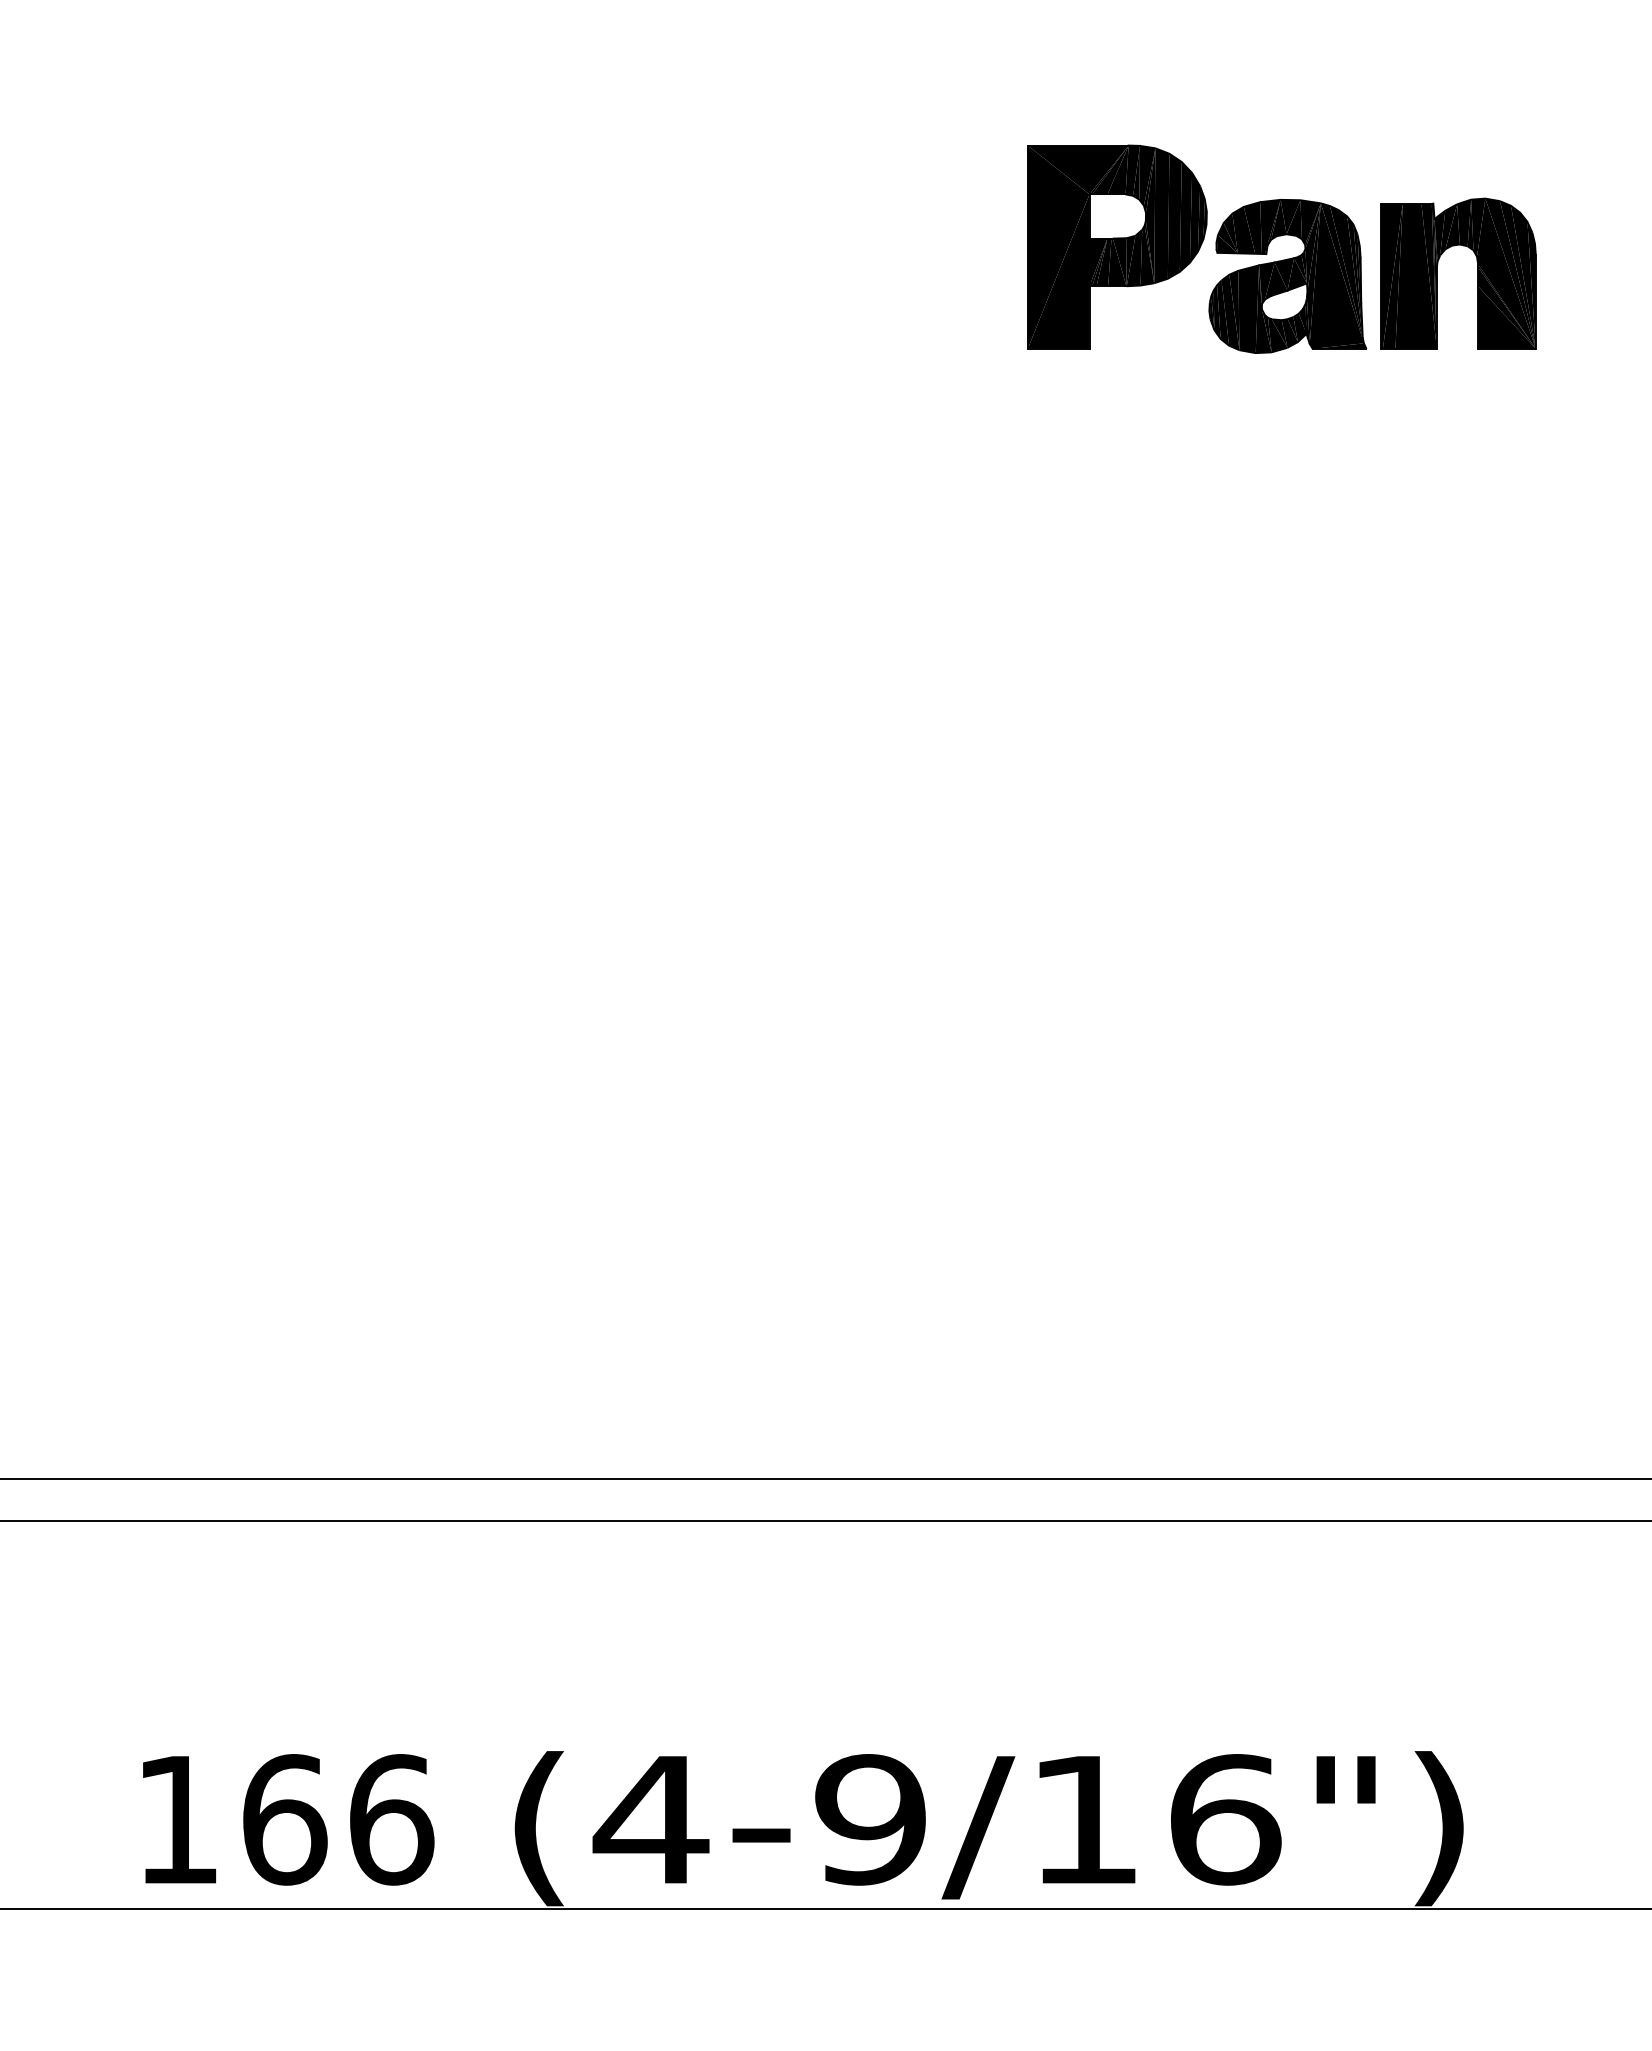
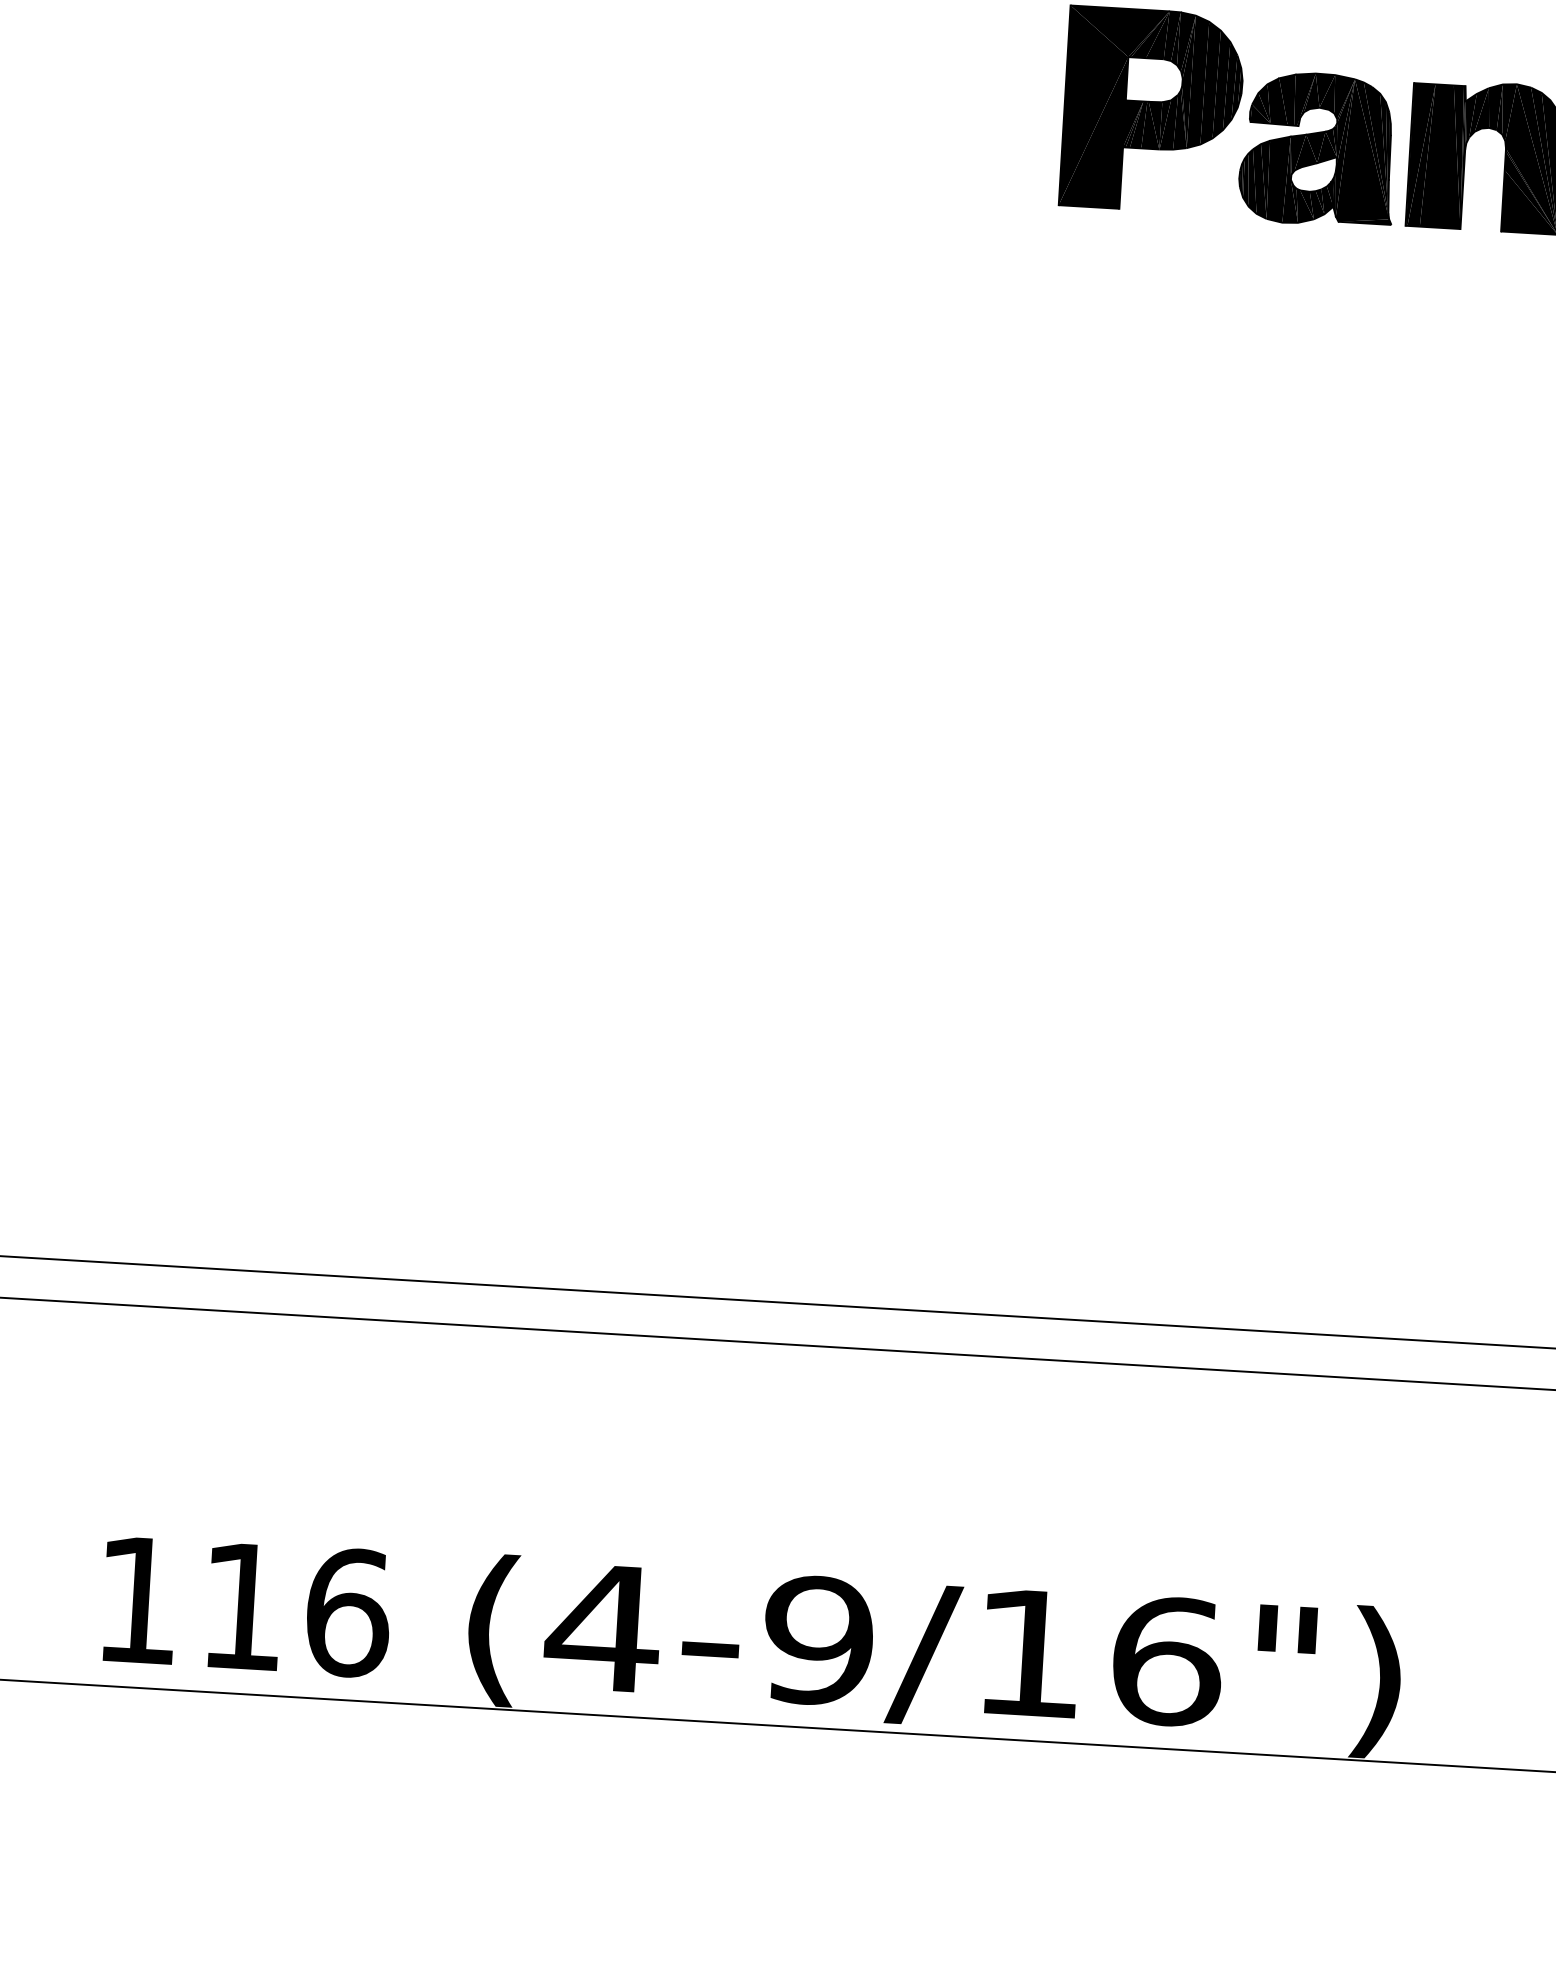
text: (285, 1819) -> (243, 1606), 166 -> 116

